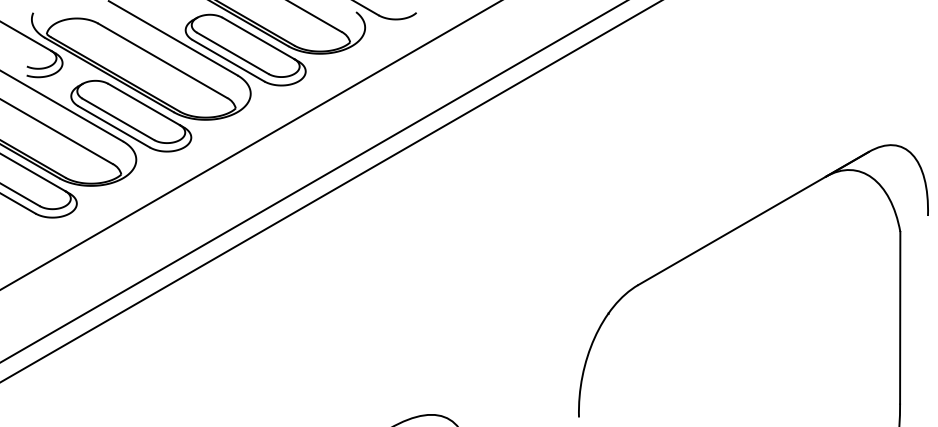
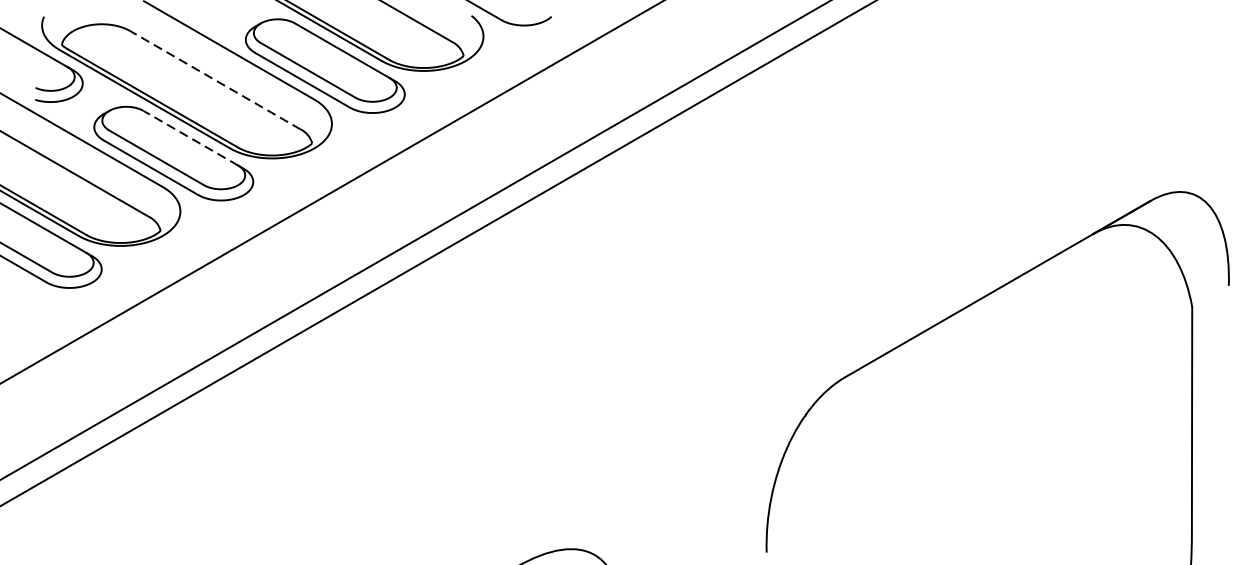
line: (162, 60) -> (215, 79), solid -> dashed
line: (143, 104) -> (189, 138), solid -> dashed

